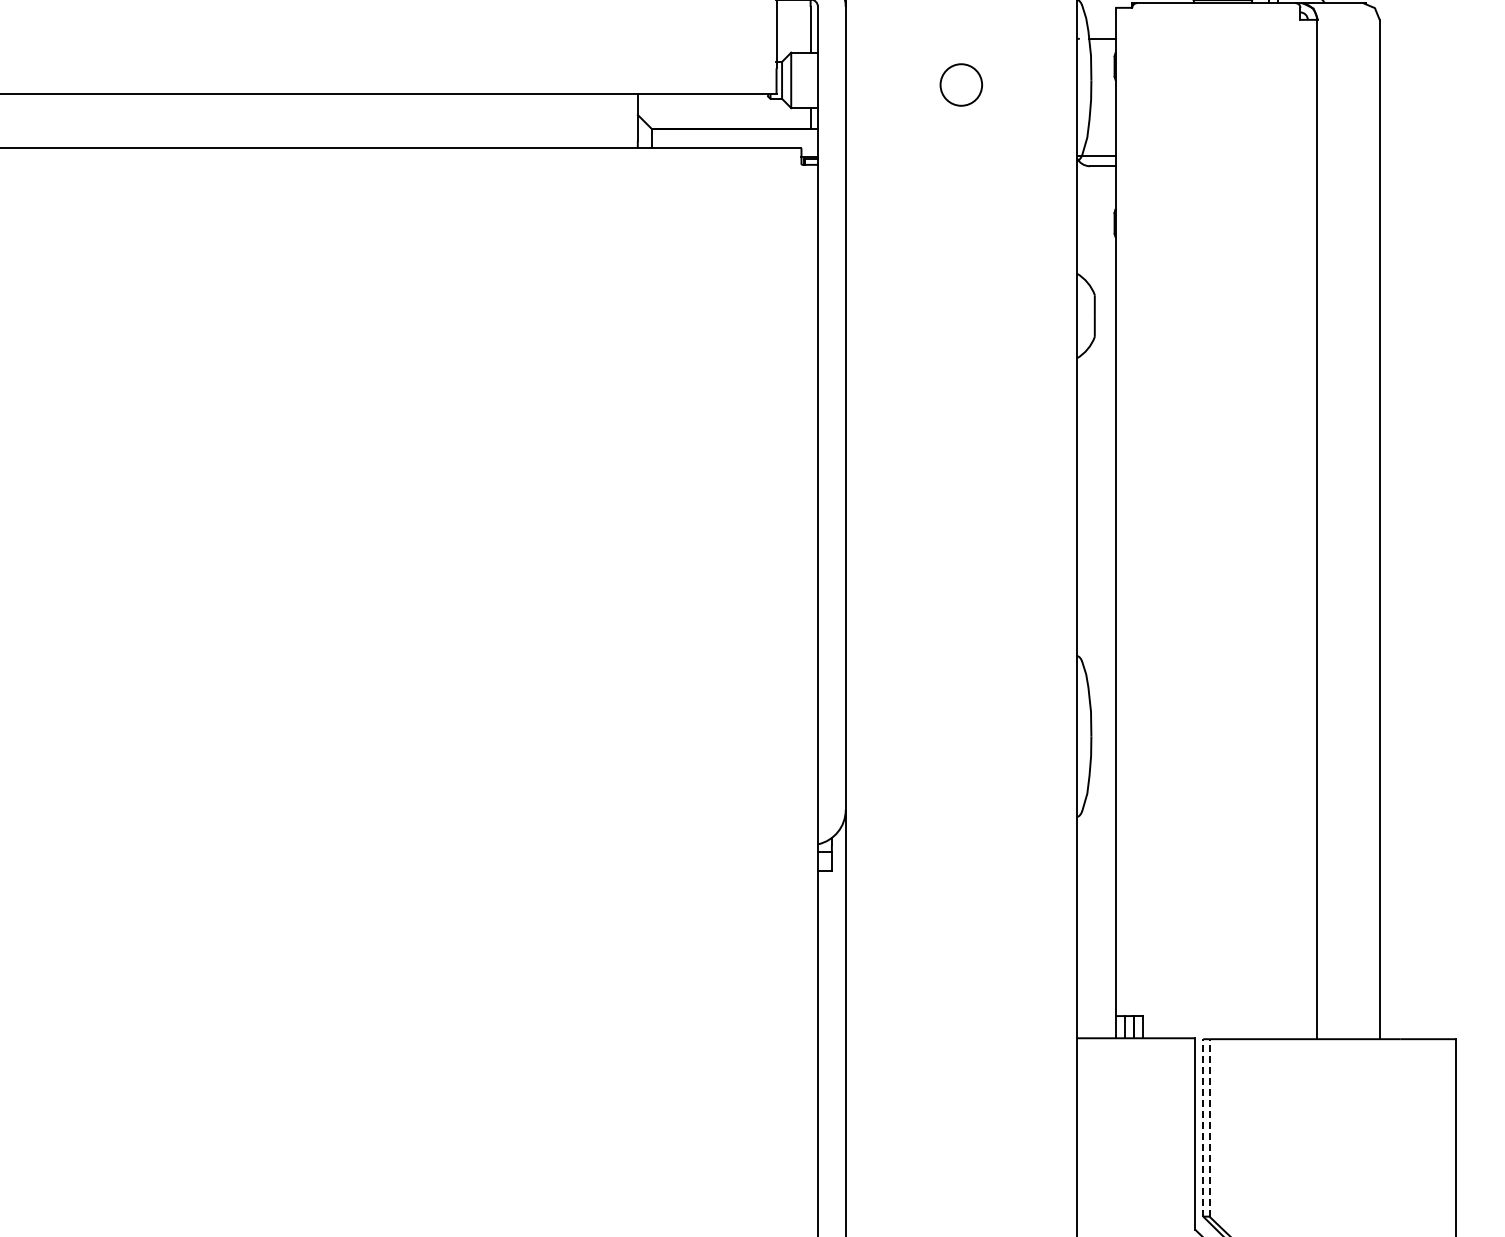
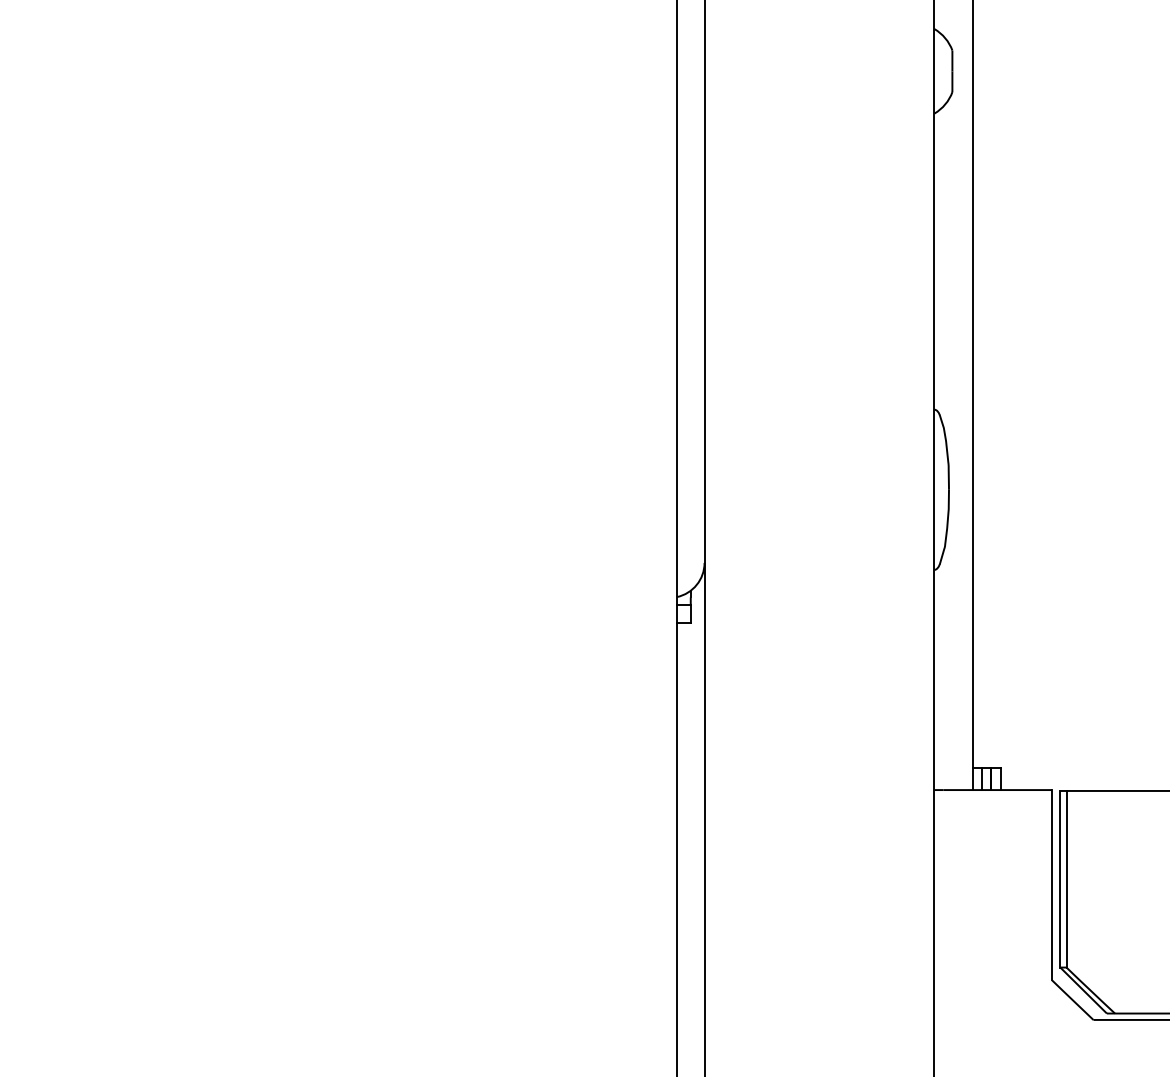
line: (1203, 1127) -> (1060, 878), dashed -> solid
line: (1209, 1127) -> (1066, 878), dashed -> solid

